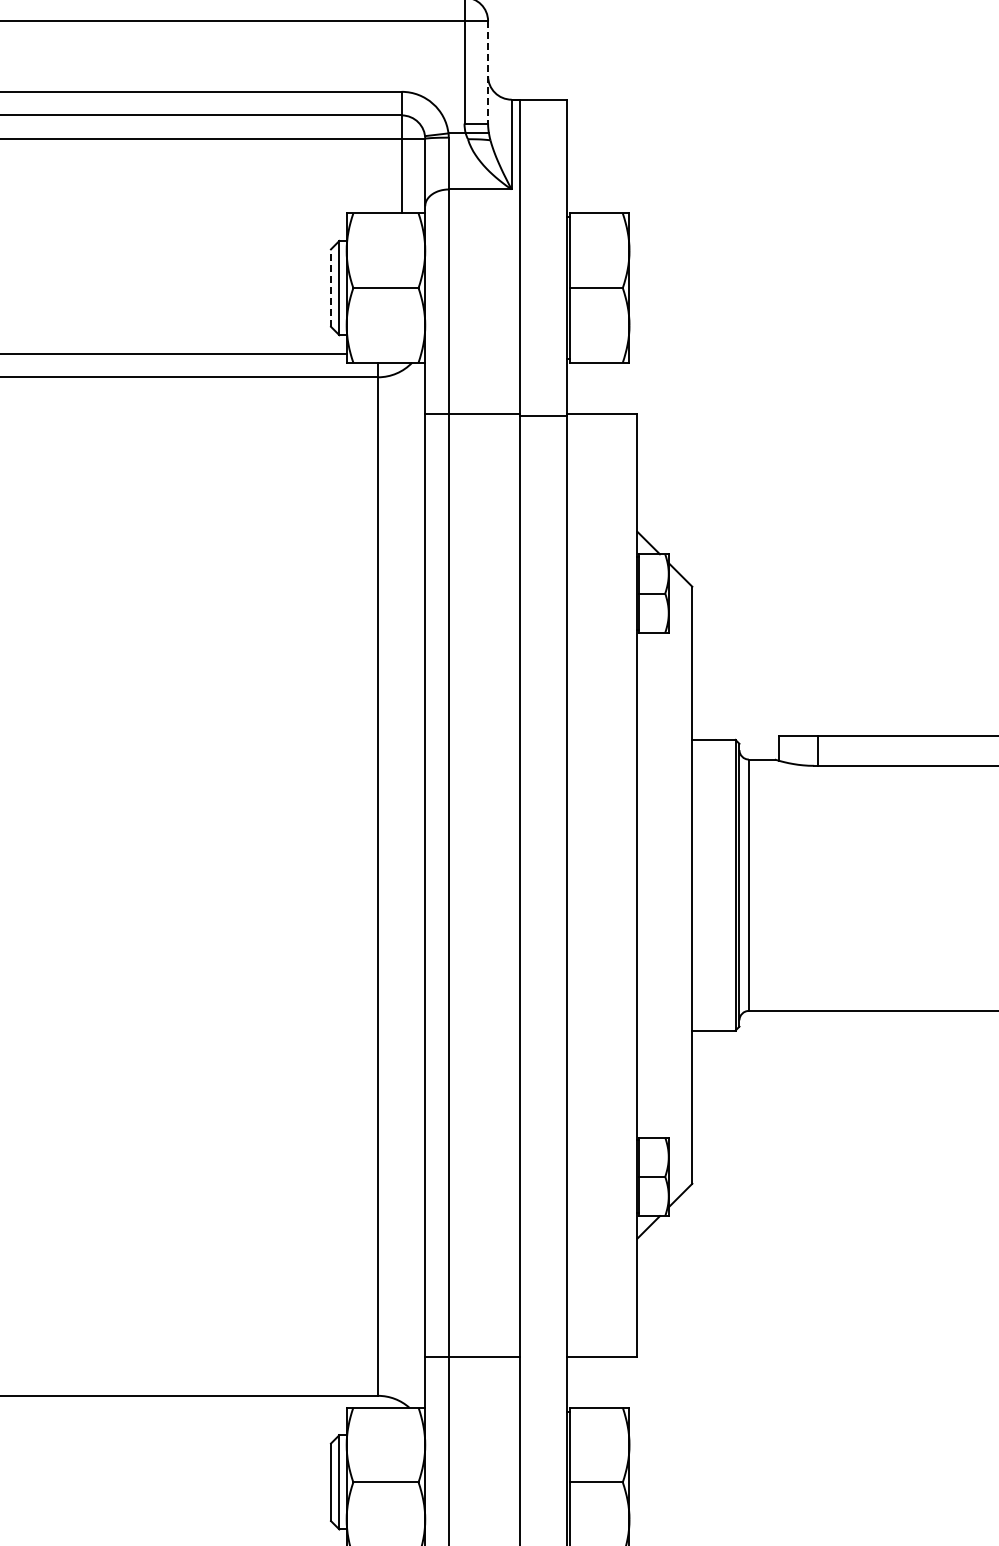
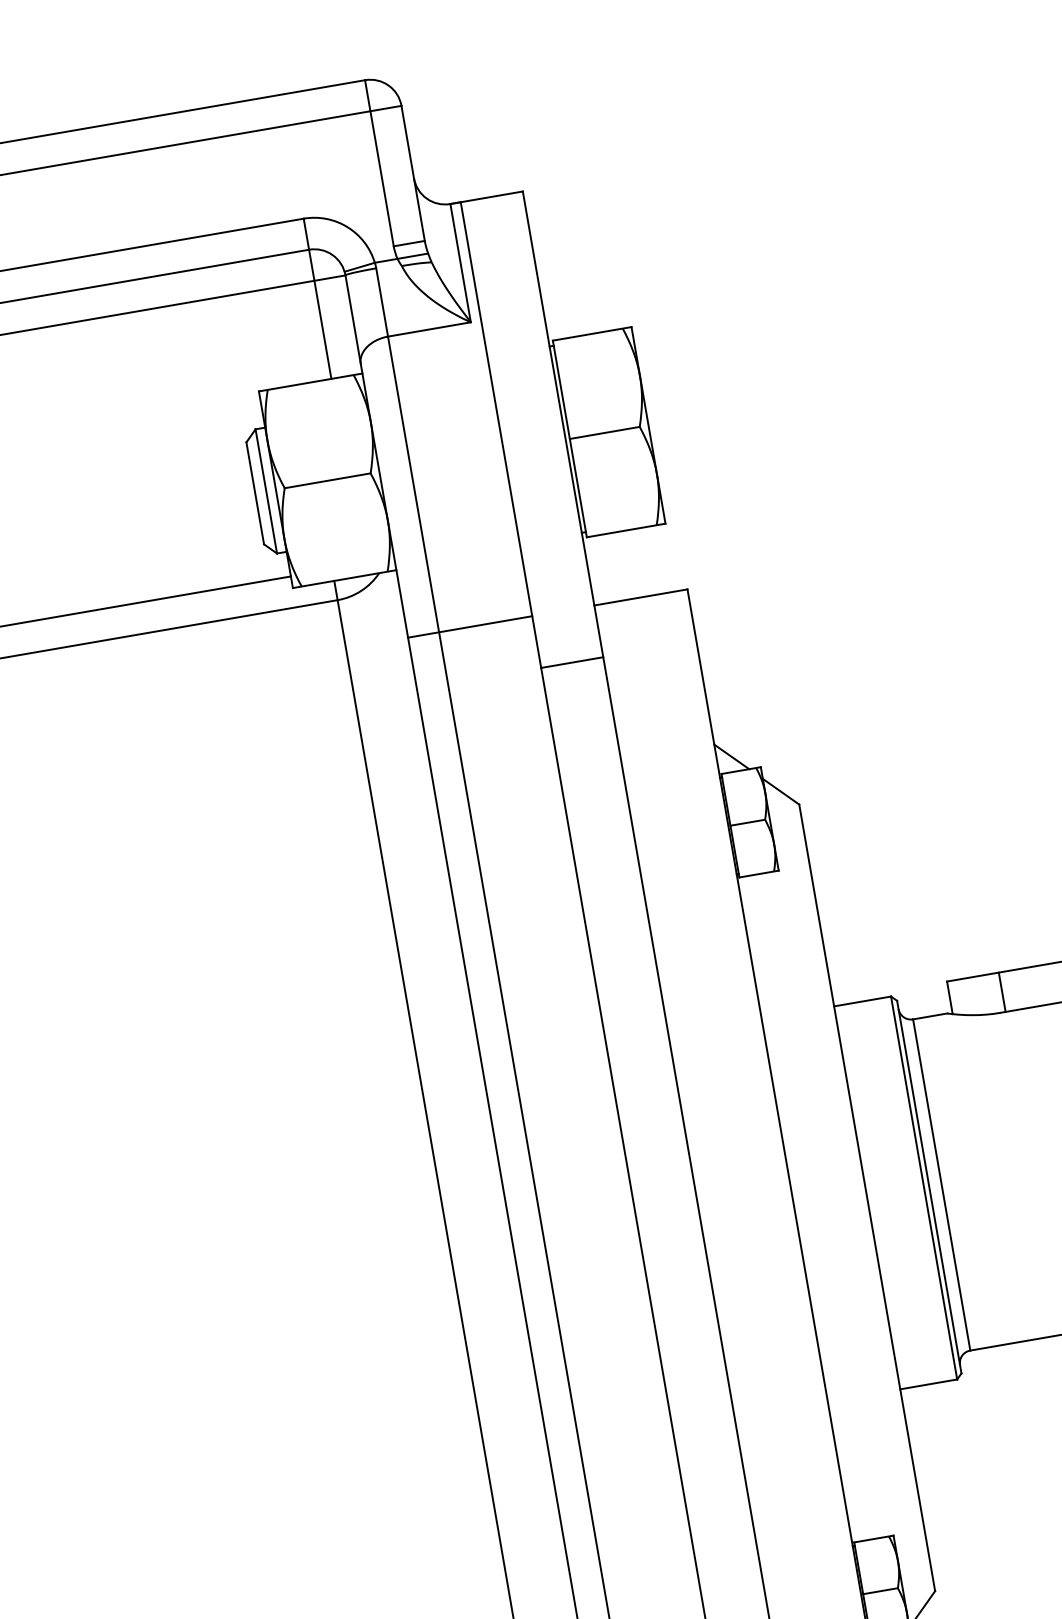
line: (488, 72) -> (413, 173), dashed -> solid
line: (330, 288) -> (254, 493), dashed -> solid
line: (542, 416) -> (571, 663), moved

